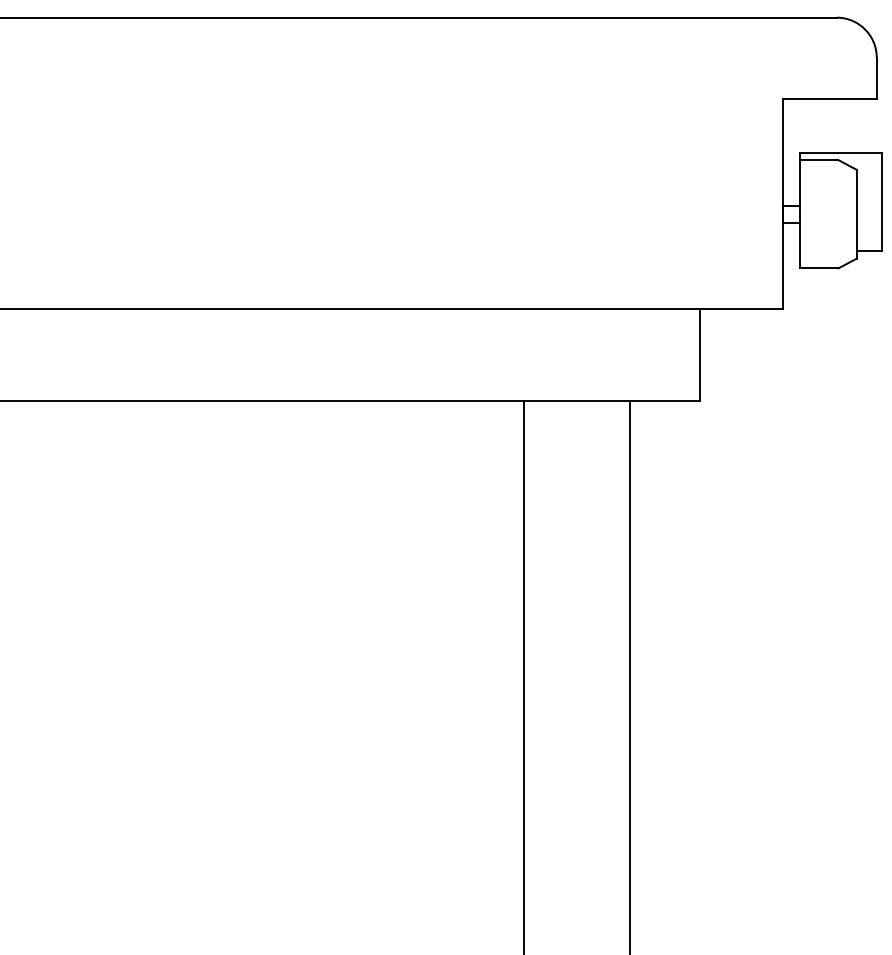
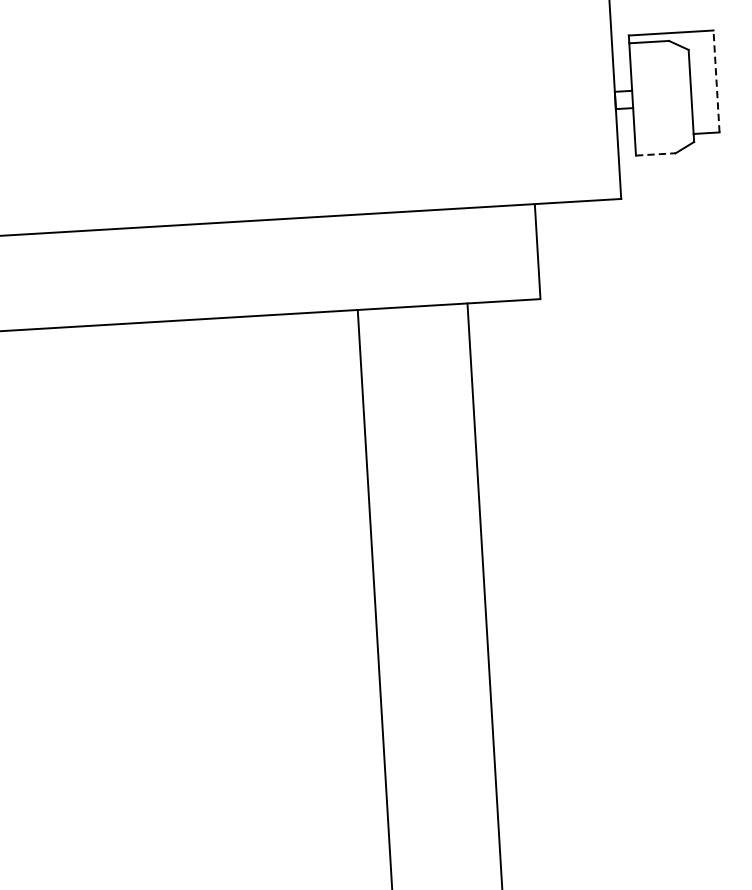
line: (881, 201) -> (716, 81), solid -> dashed
line: (819, 268) -> (656, 154), solid -> dashed

